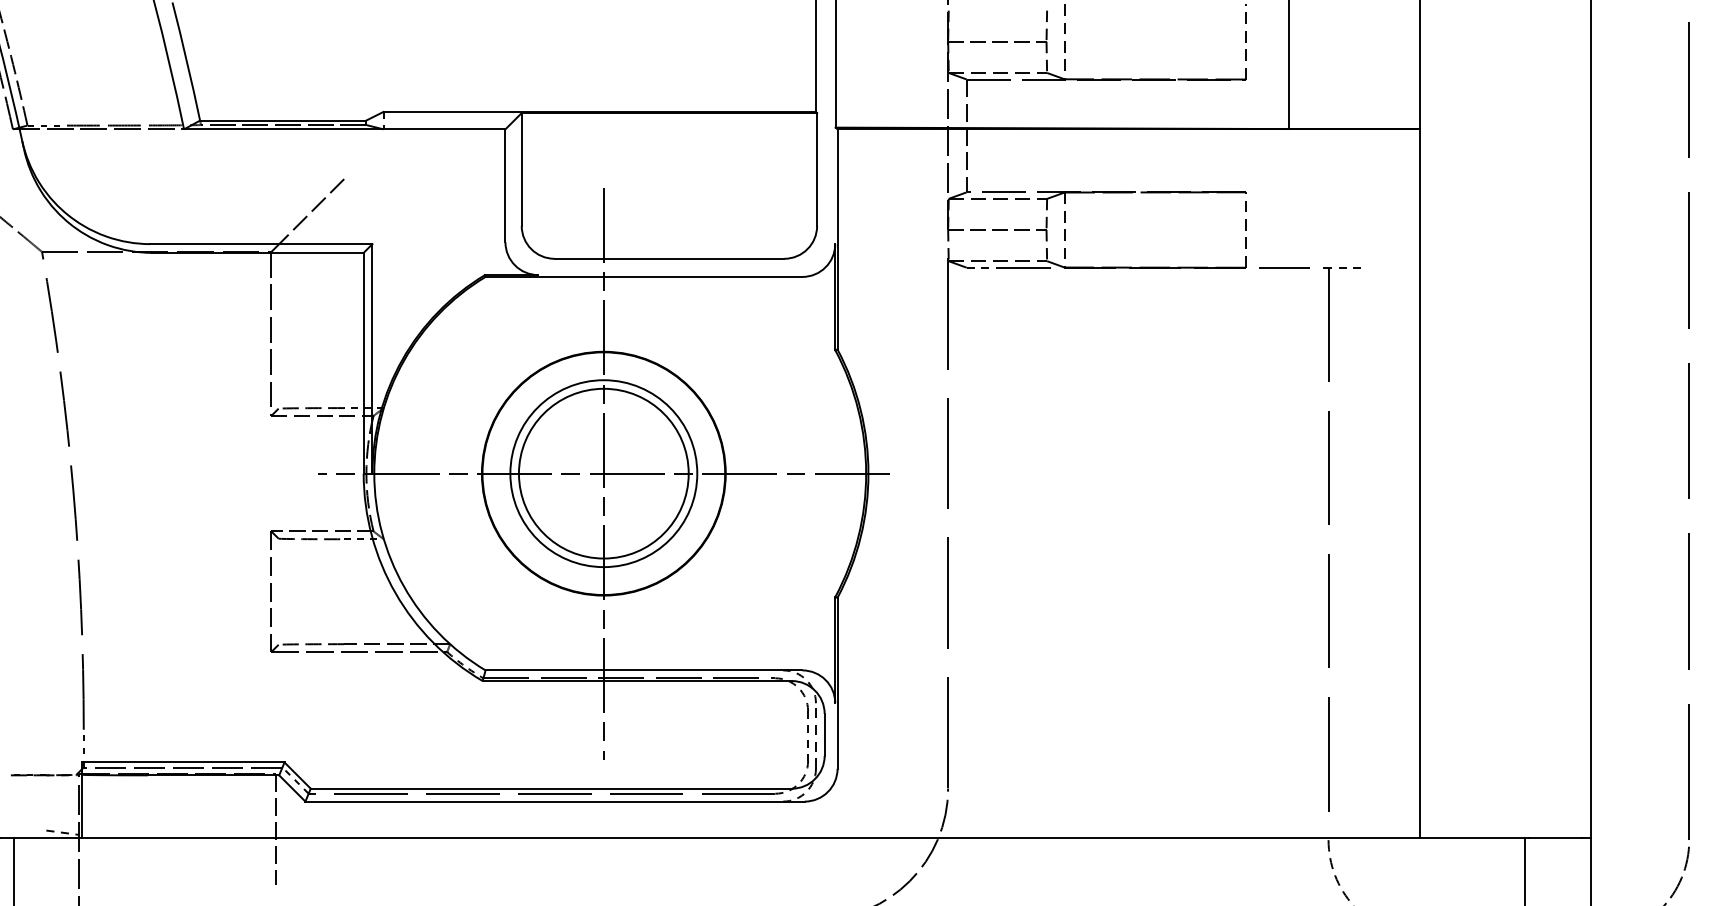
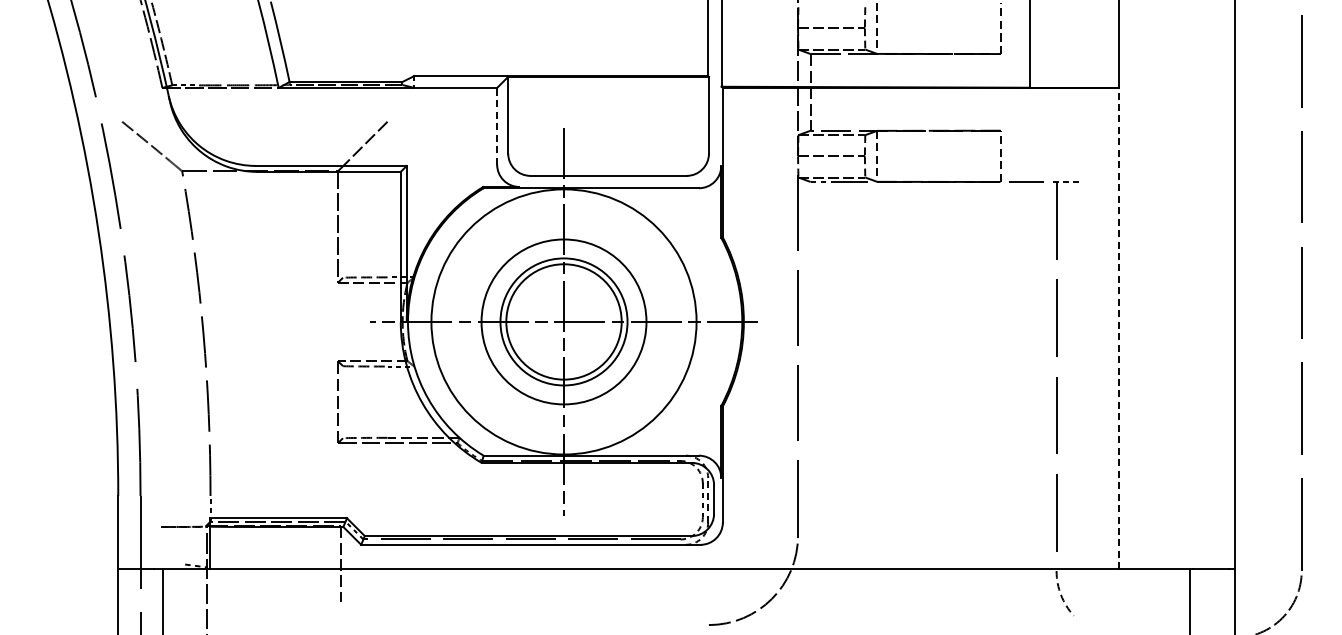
line: (505, 184) -> (497, 125), solid -> dashed
circle: (603, 473) -> (563, 321), size x1.6
line: (1419, 483) -> (1118, 328), solid -> dashed

